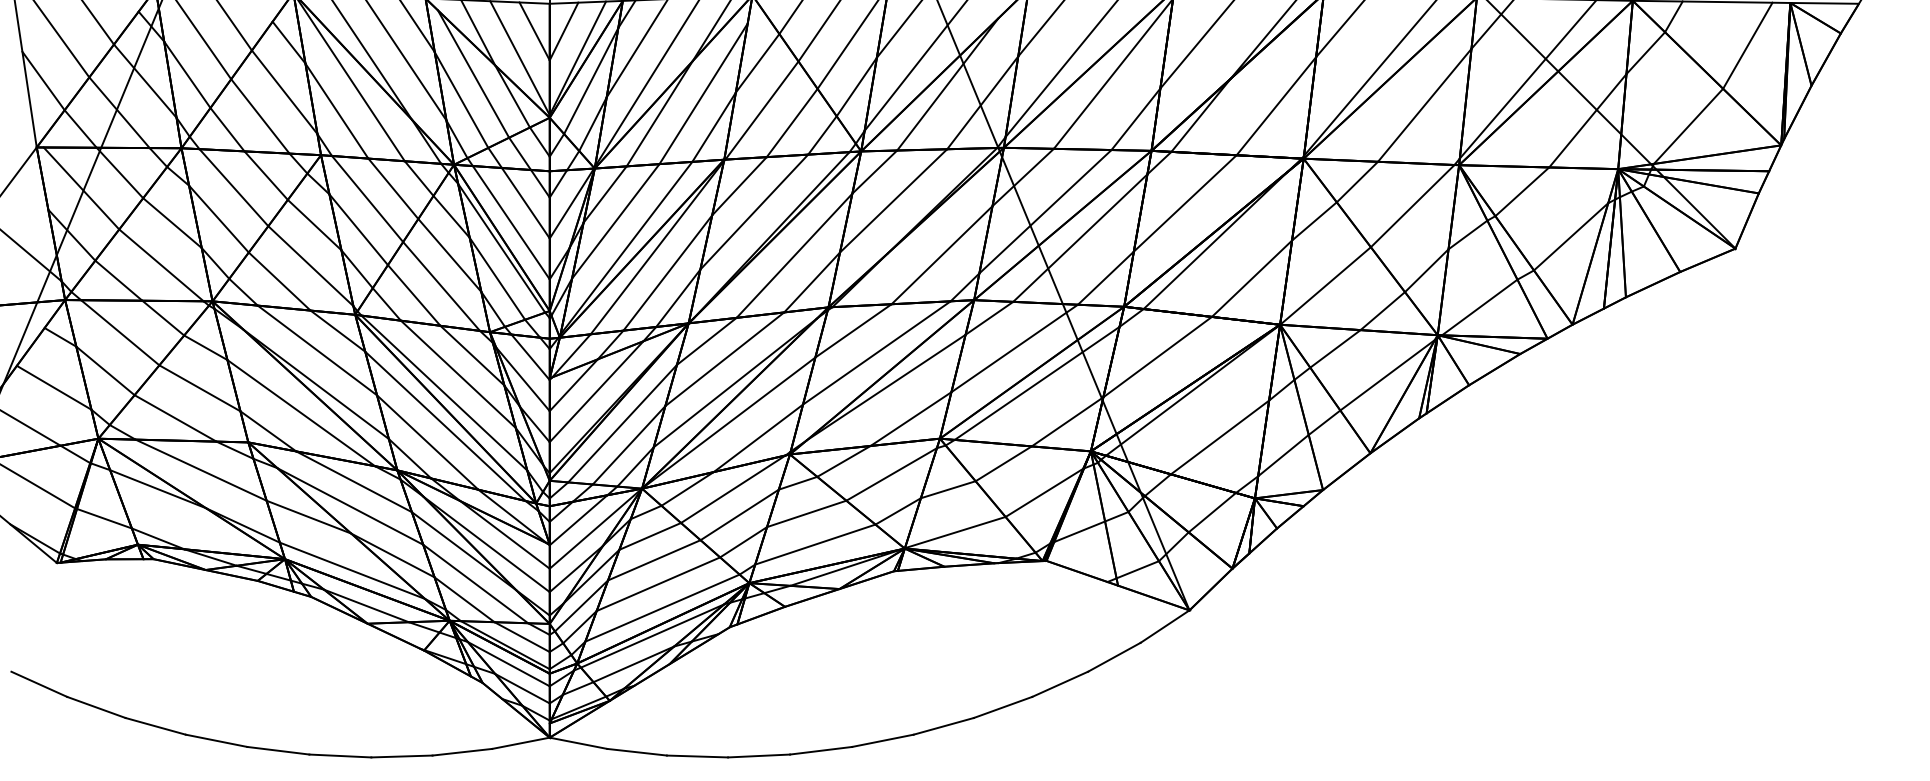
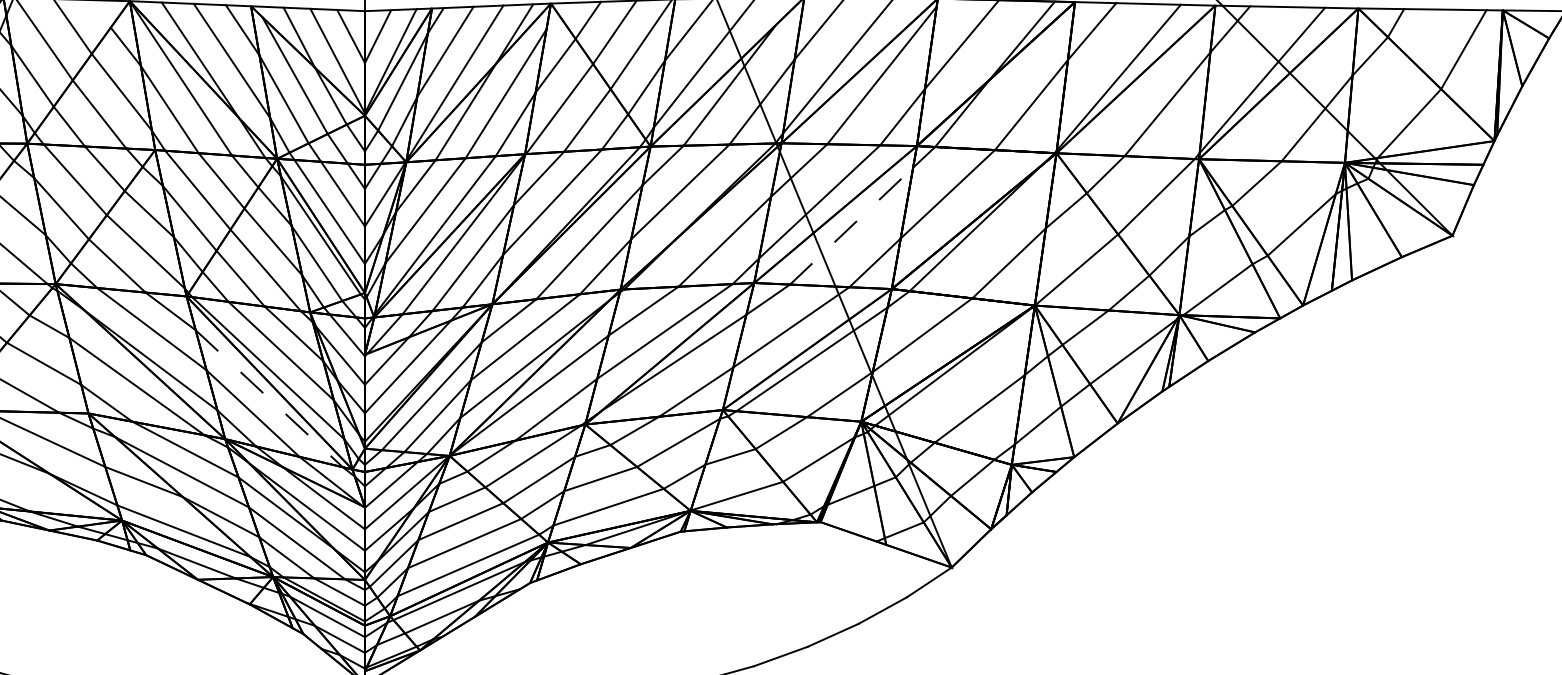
line: (1080, 238) -> (851, 226), solid -> dashed
line: (445, 426) -> (269, 398), solid -> dashed

